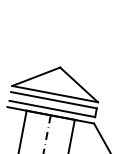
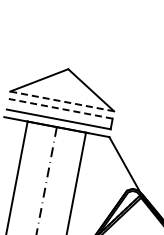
line: (55, 94) -> (62, 101), solid -> dashed
line: (53, 99) -> (60, 108), solid -> dashed

